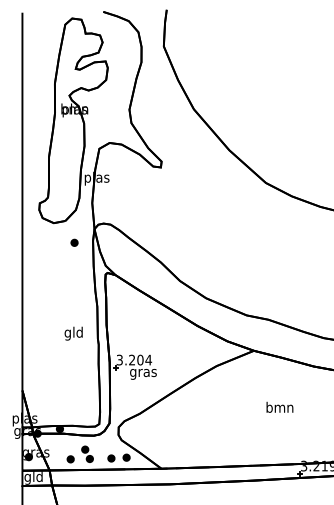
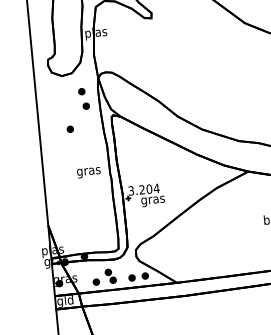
part: (78, 259) -> (86, 105), added
part: (57, 284) -> (70, 129), added
text: (73, 333) -> (88, 171), gld -> gras

